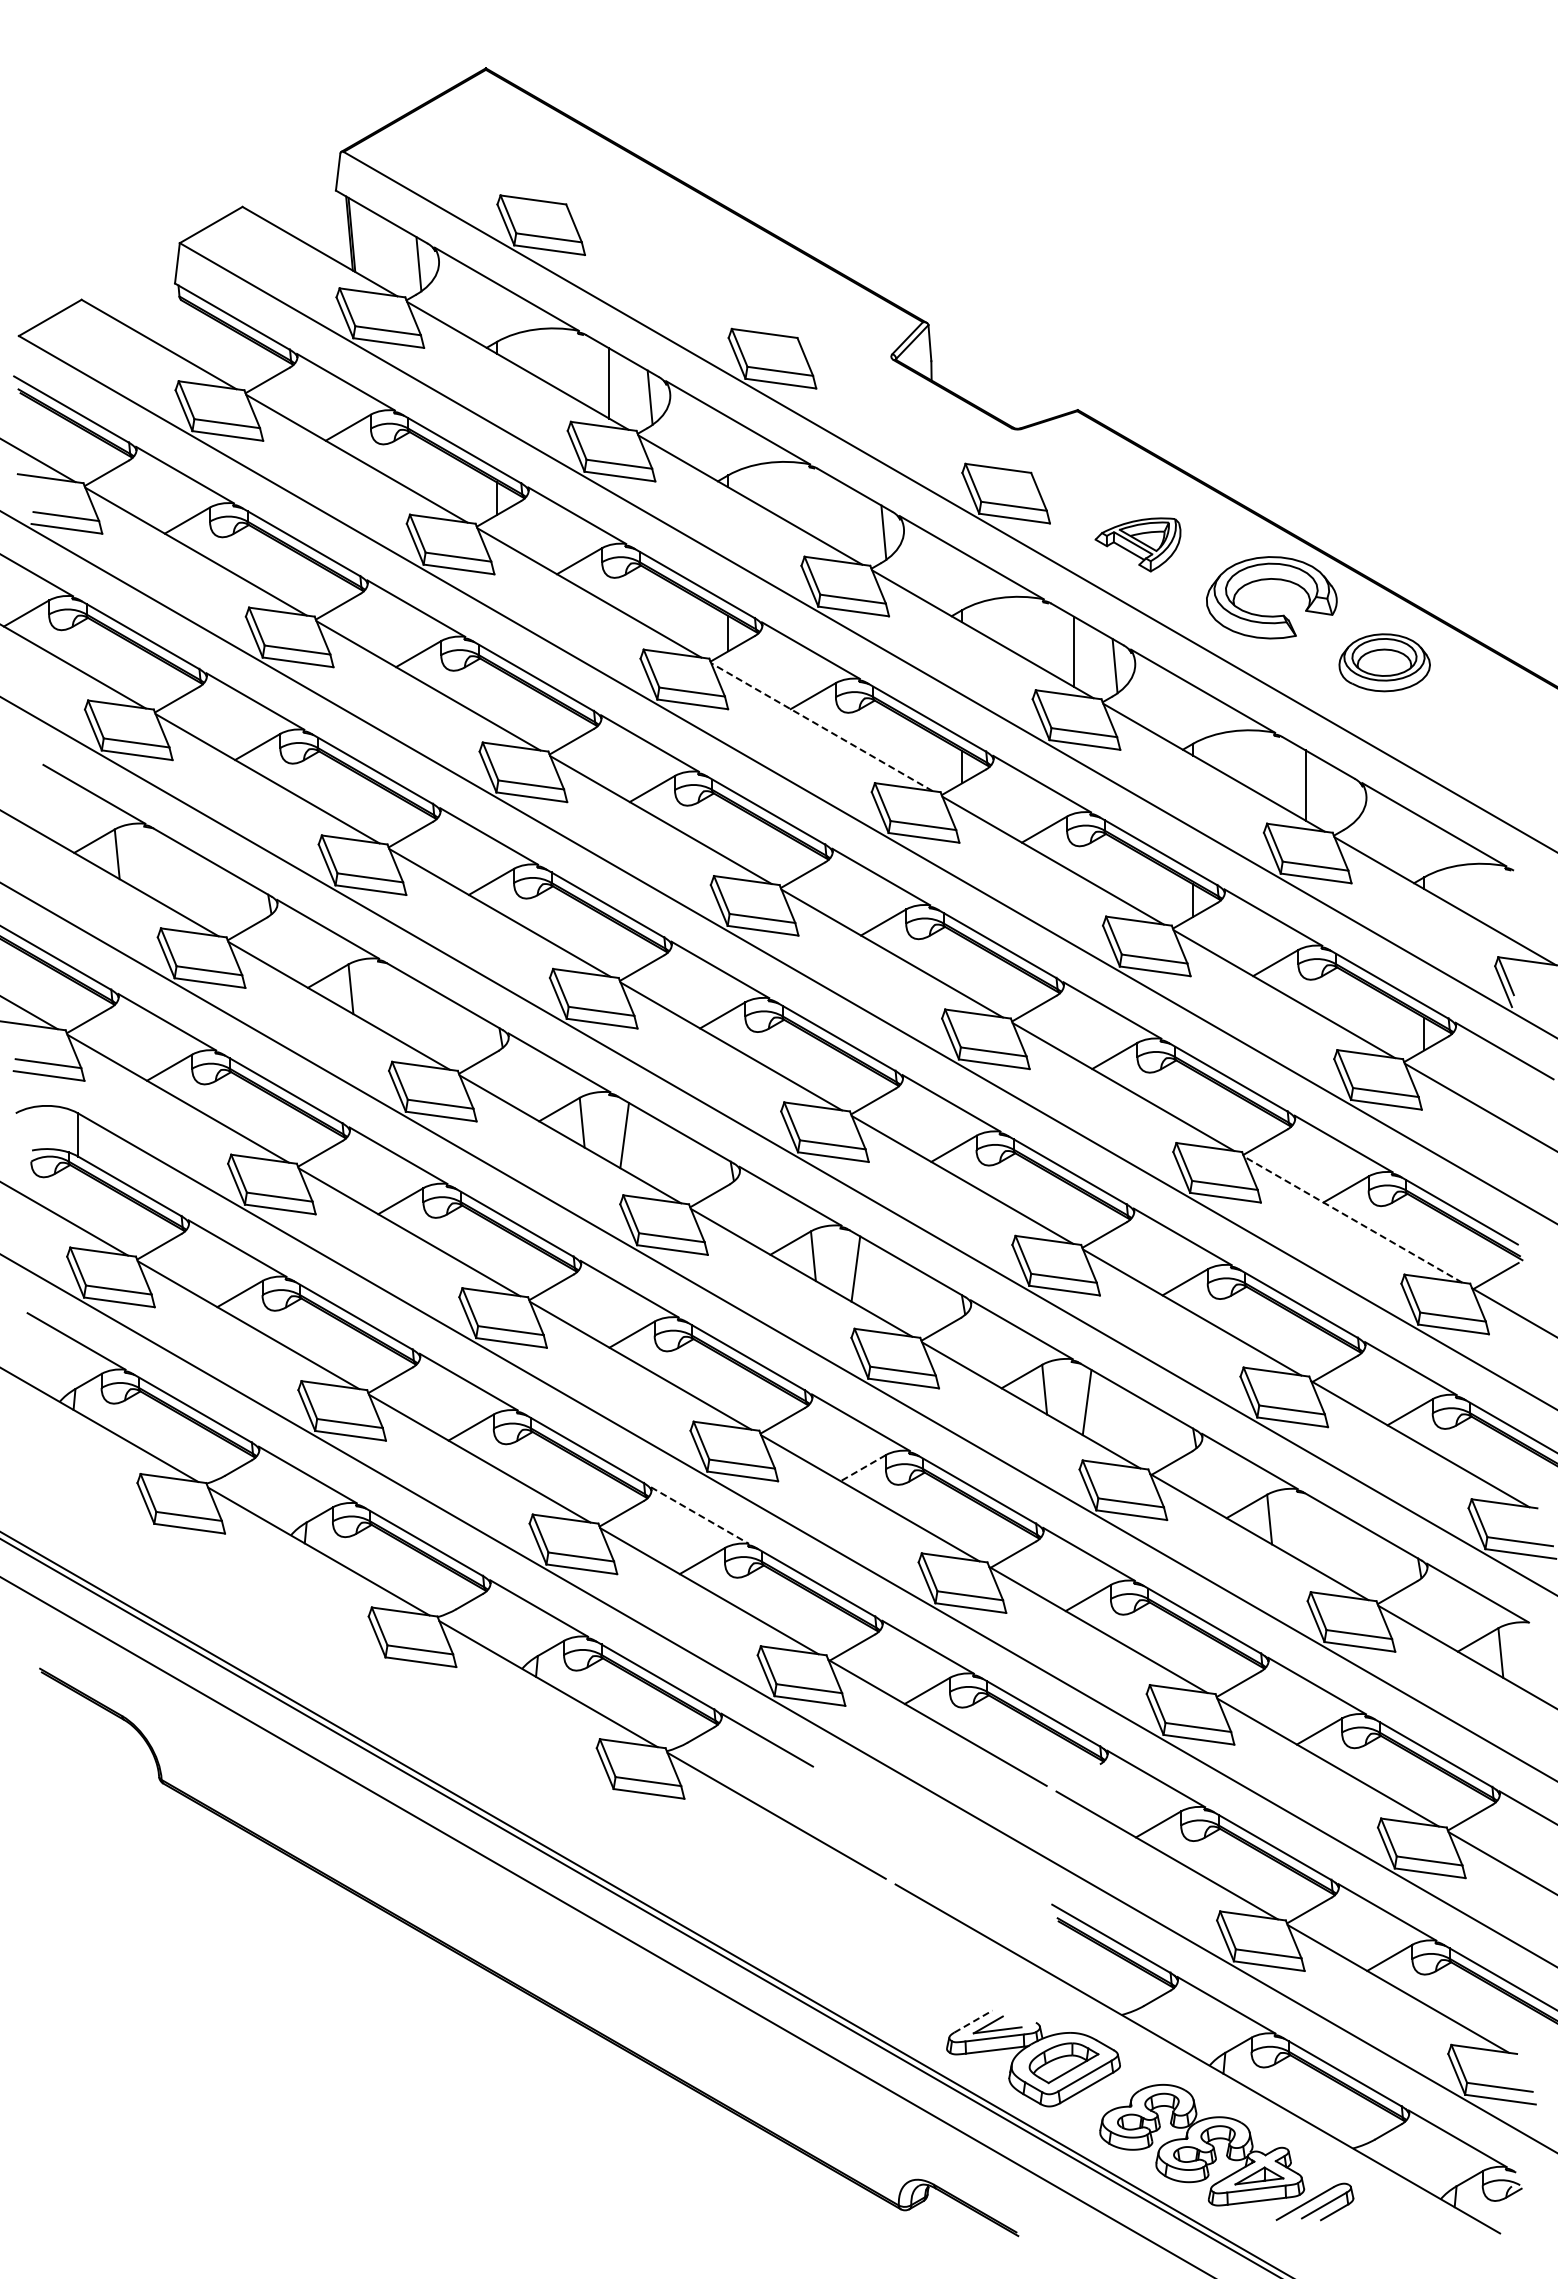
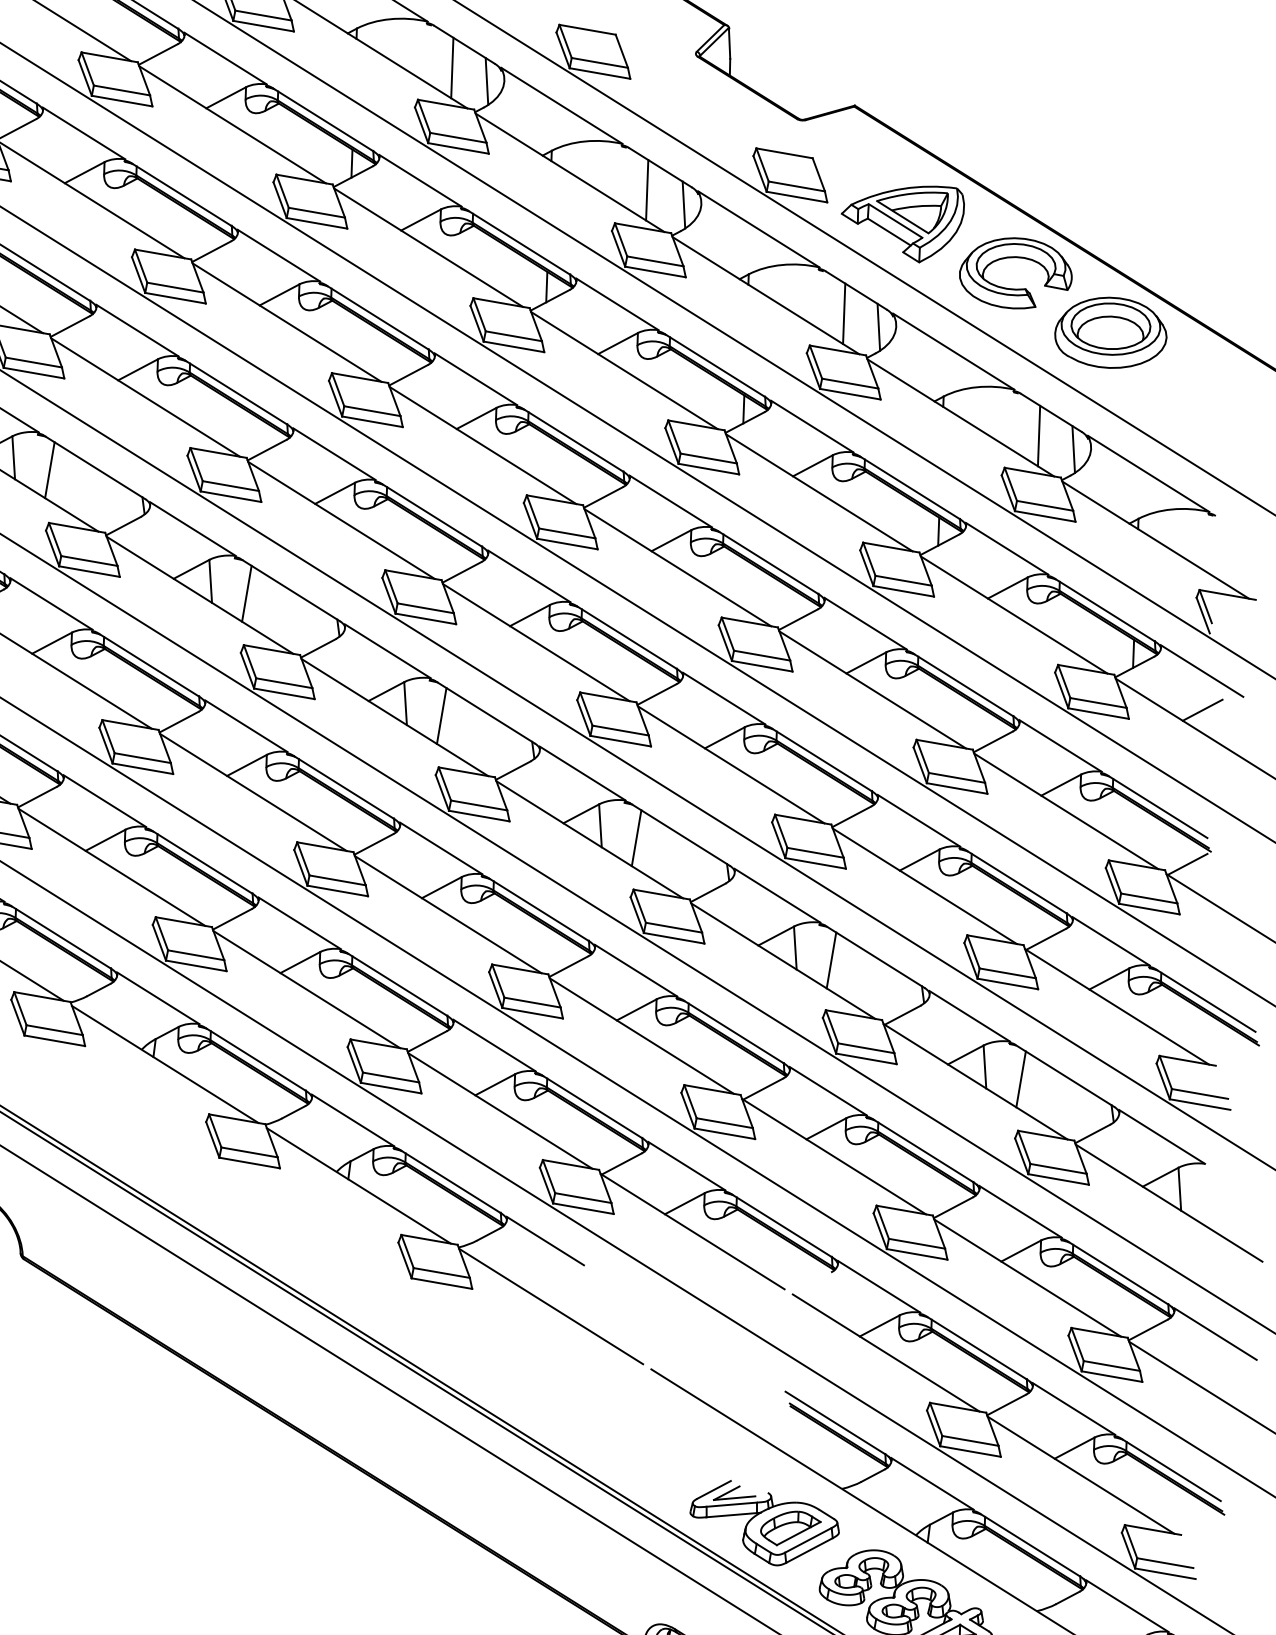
line: (840, 516) -> (647, 189), added
part: (1137, 544) -> (901, 223), size x1.67
part: (1384, 662) -> (1110, 332), size x1.43
line: (821, 727) -> (624, 370), dashed -> solid
line: (1345, 799) -> (1072, 449), added
line: (159, 866) -> (49, 469), added
line: (393, 1001) -> (246, 593), added
line: (1506, 1096) -> (1202, 710), added
line: (1352, 1219) -> (1065, 811), dashed -> solid
line: (862, 1468) -> (636, 1010), dashed -> solid
line: (699, 1515) -> (494, 1045), dashed -> solid
line: (1311, 1532) -> (1020, 1079), added
line: (973, 2021) -> (714, 1489), dashed -> solid

